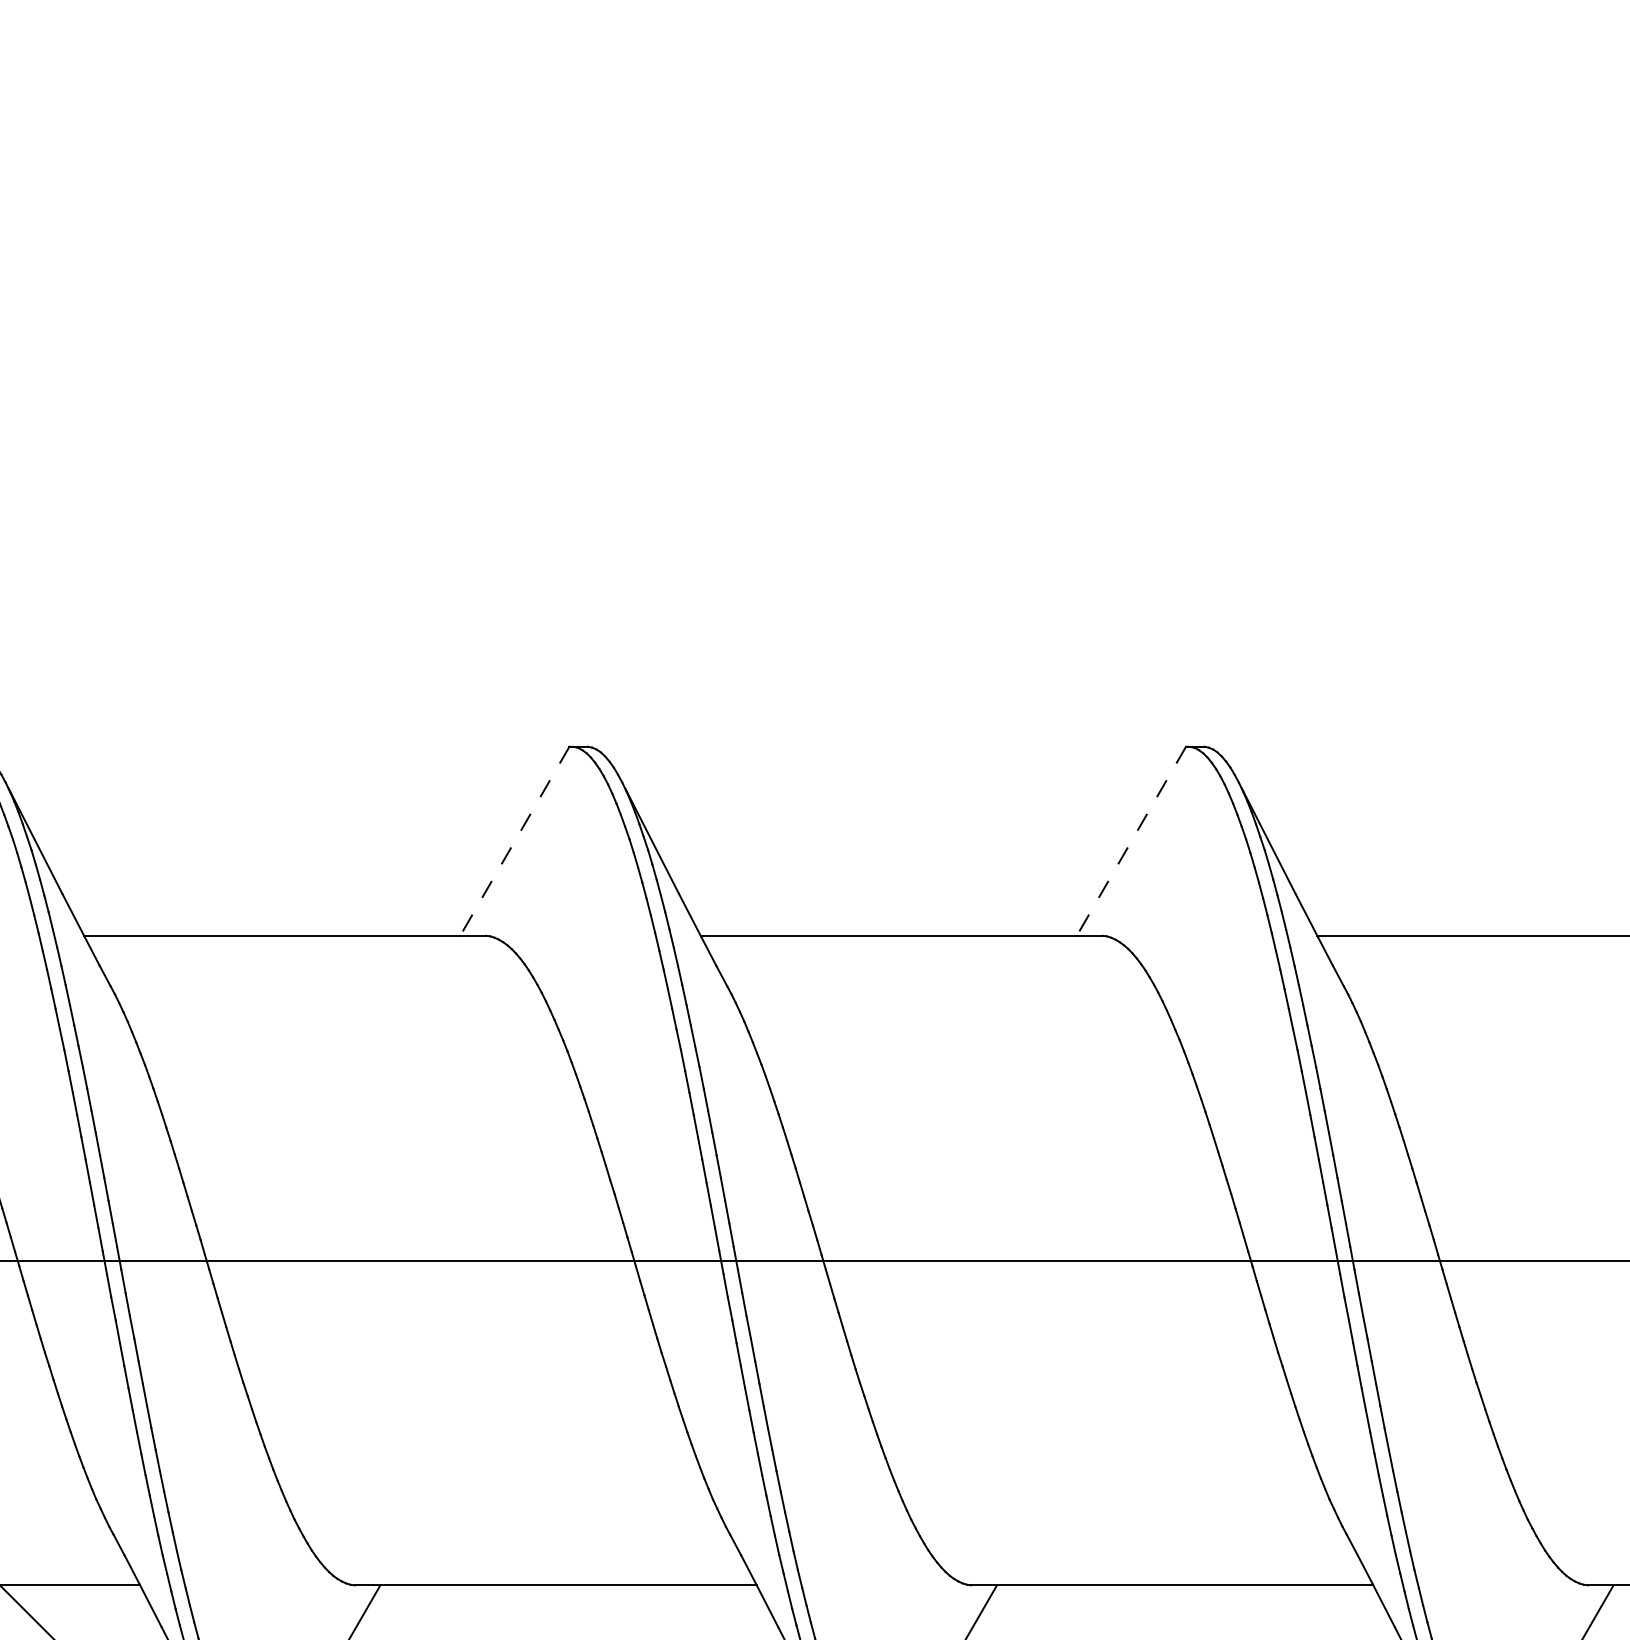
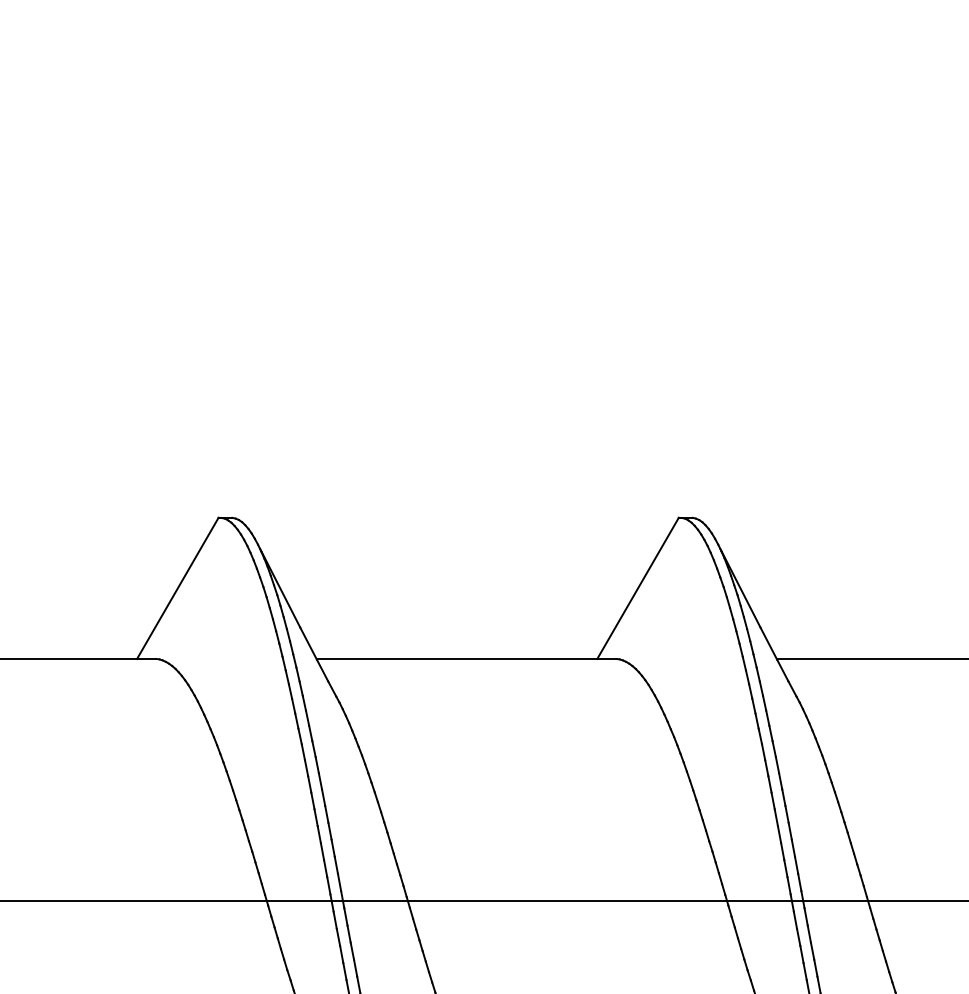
line: (514, 841) -> (177, 588), dashed -> solid
line: (1131, 841) -> (638, 588), dashed -> solid

